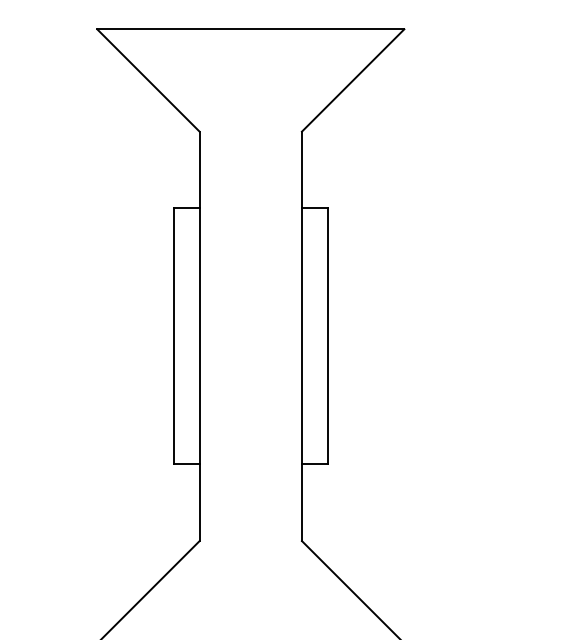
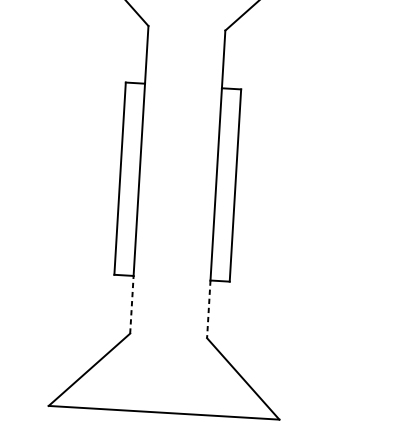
line: (199, 502) -> (131, 304), solid -> dashed
line: (301, 503) -> (208, 309), solid -> dashed

